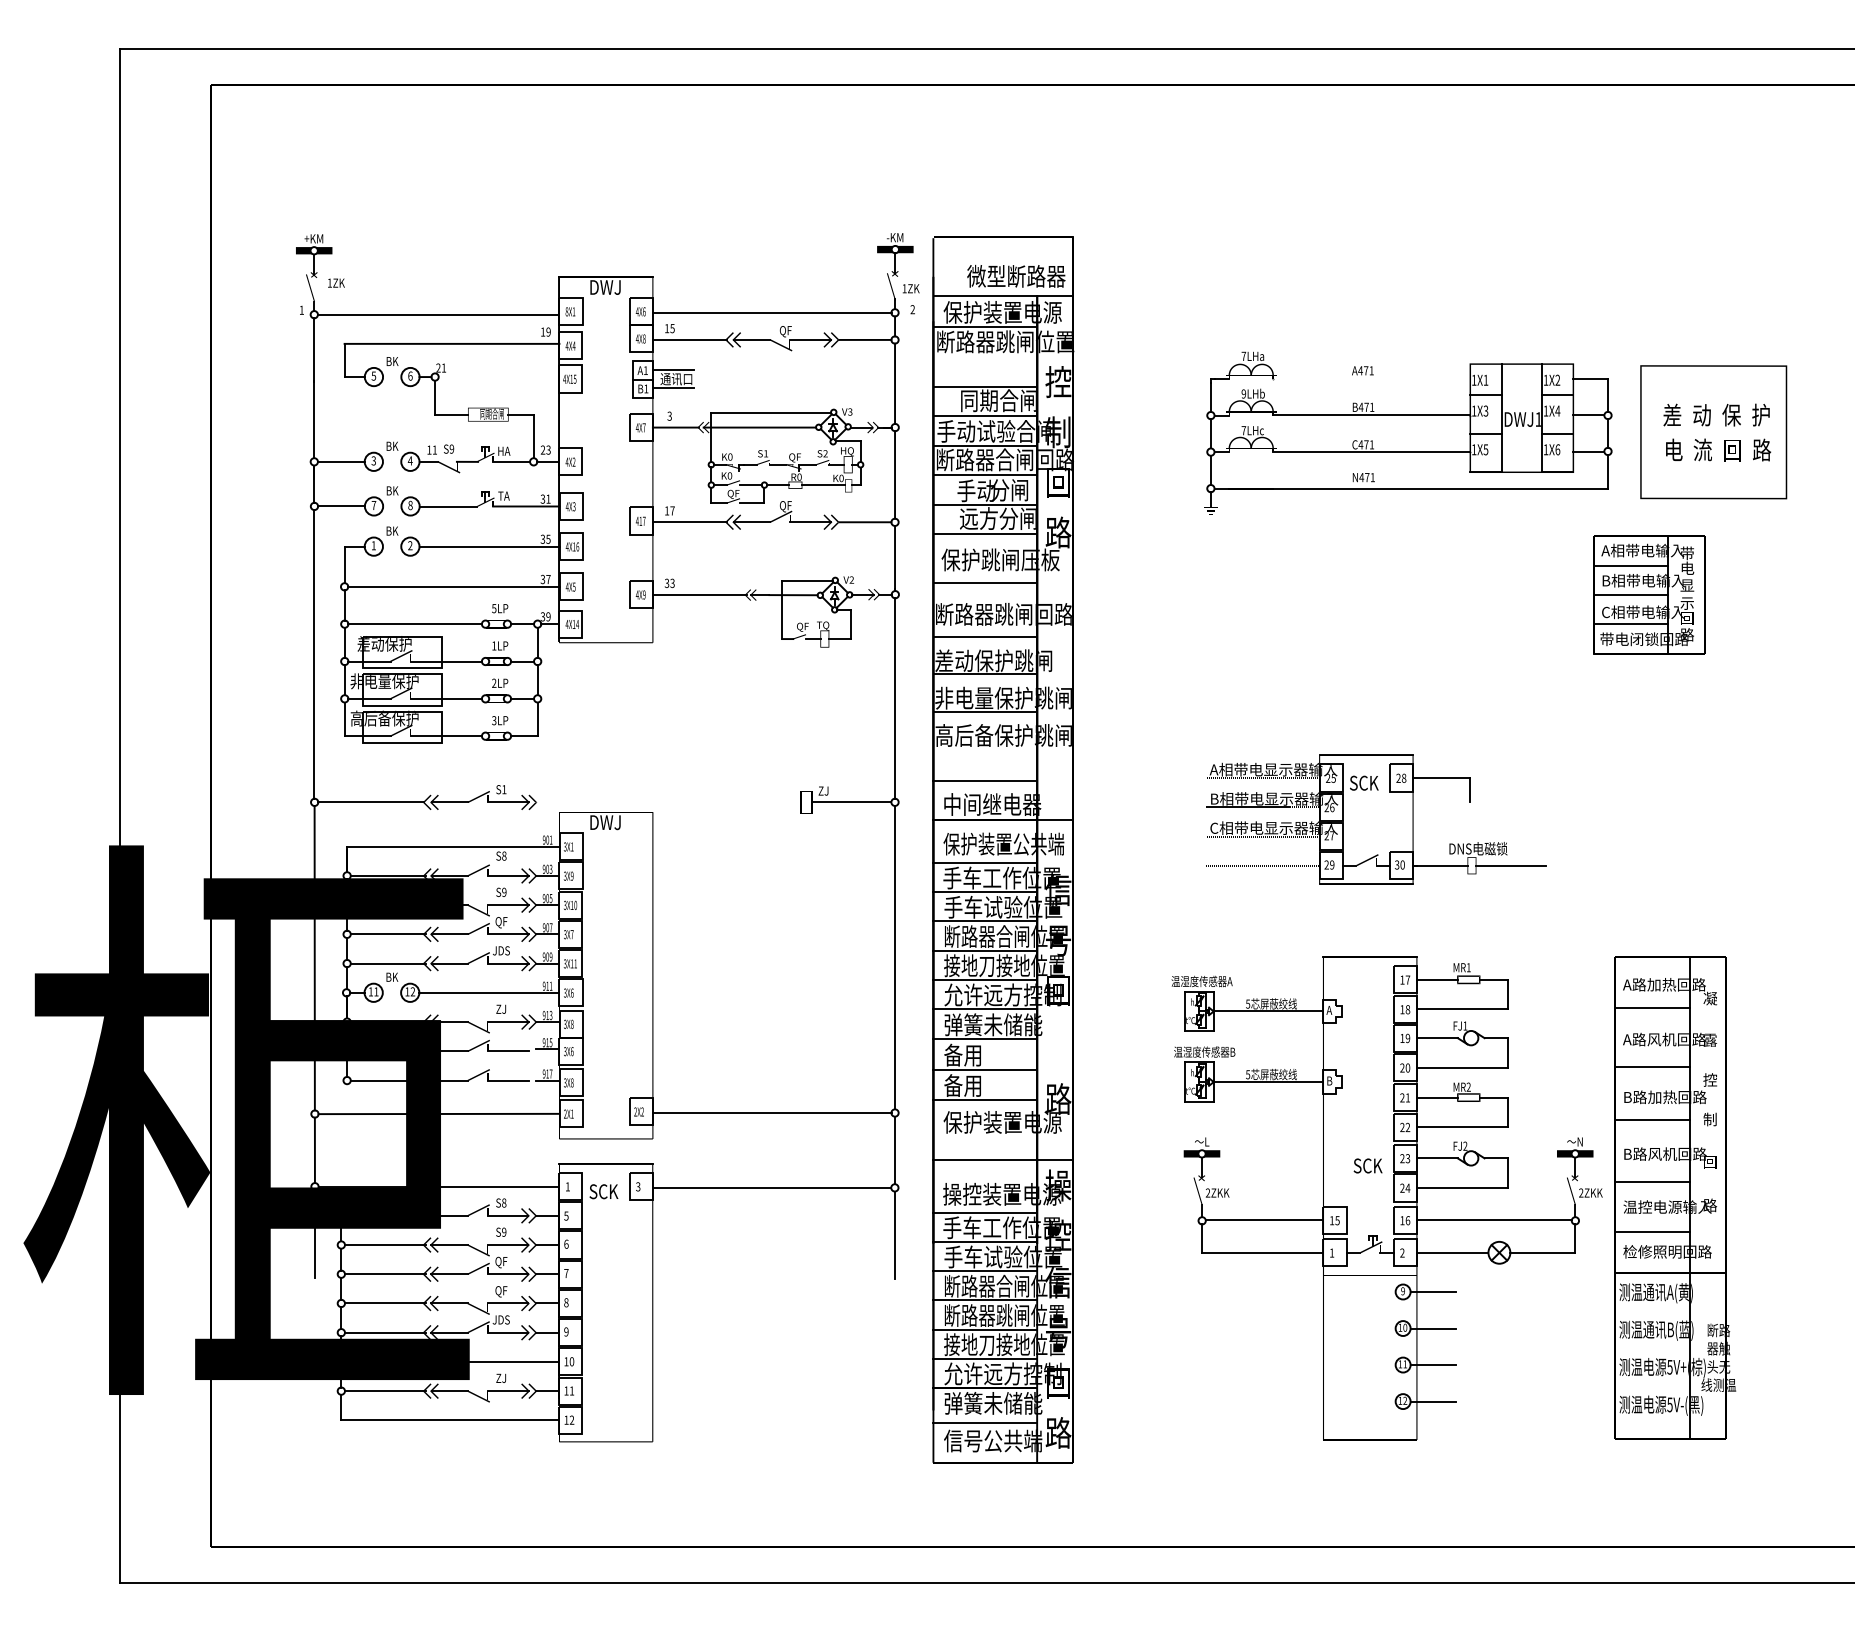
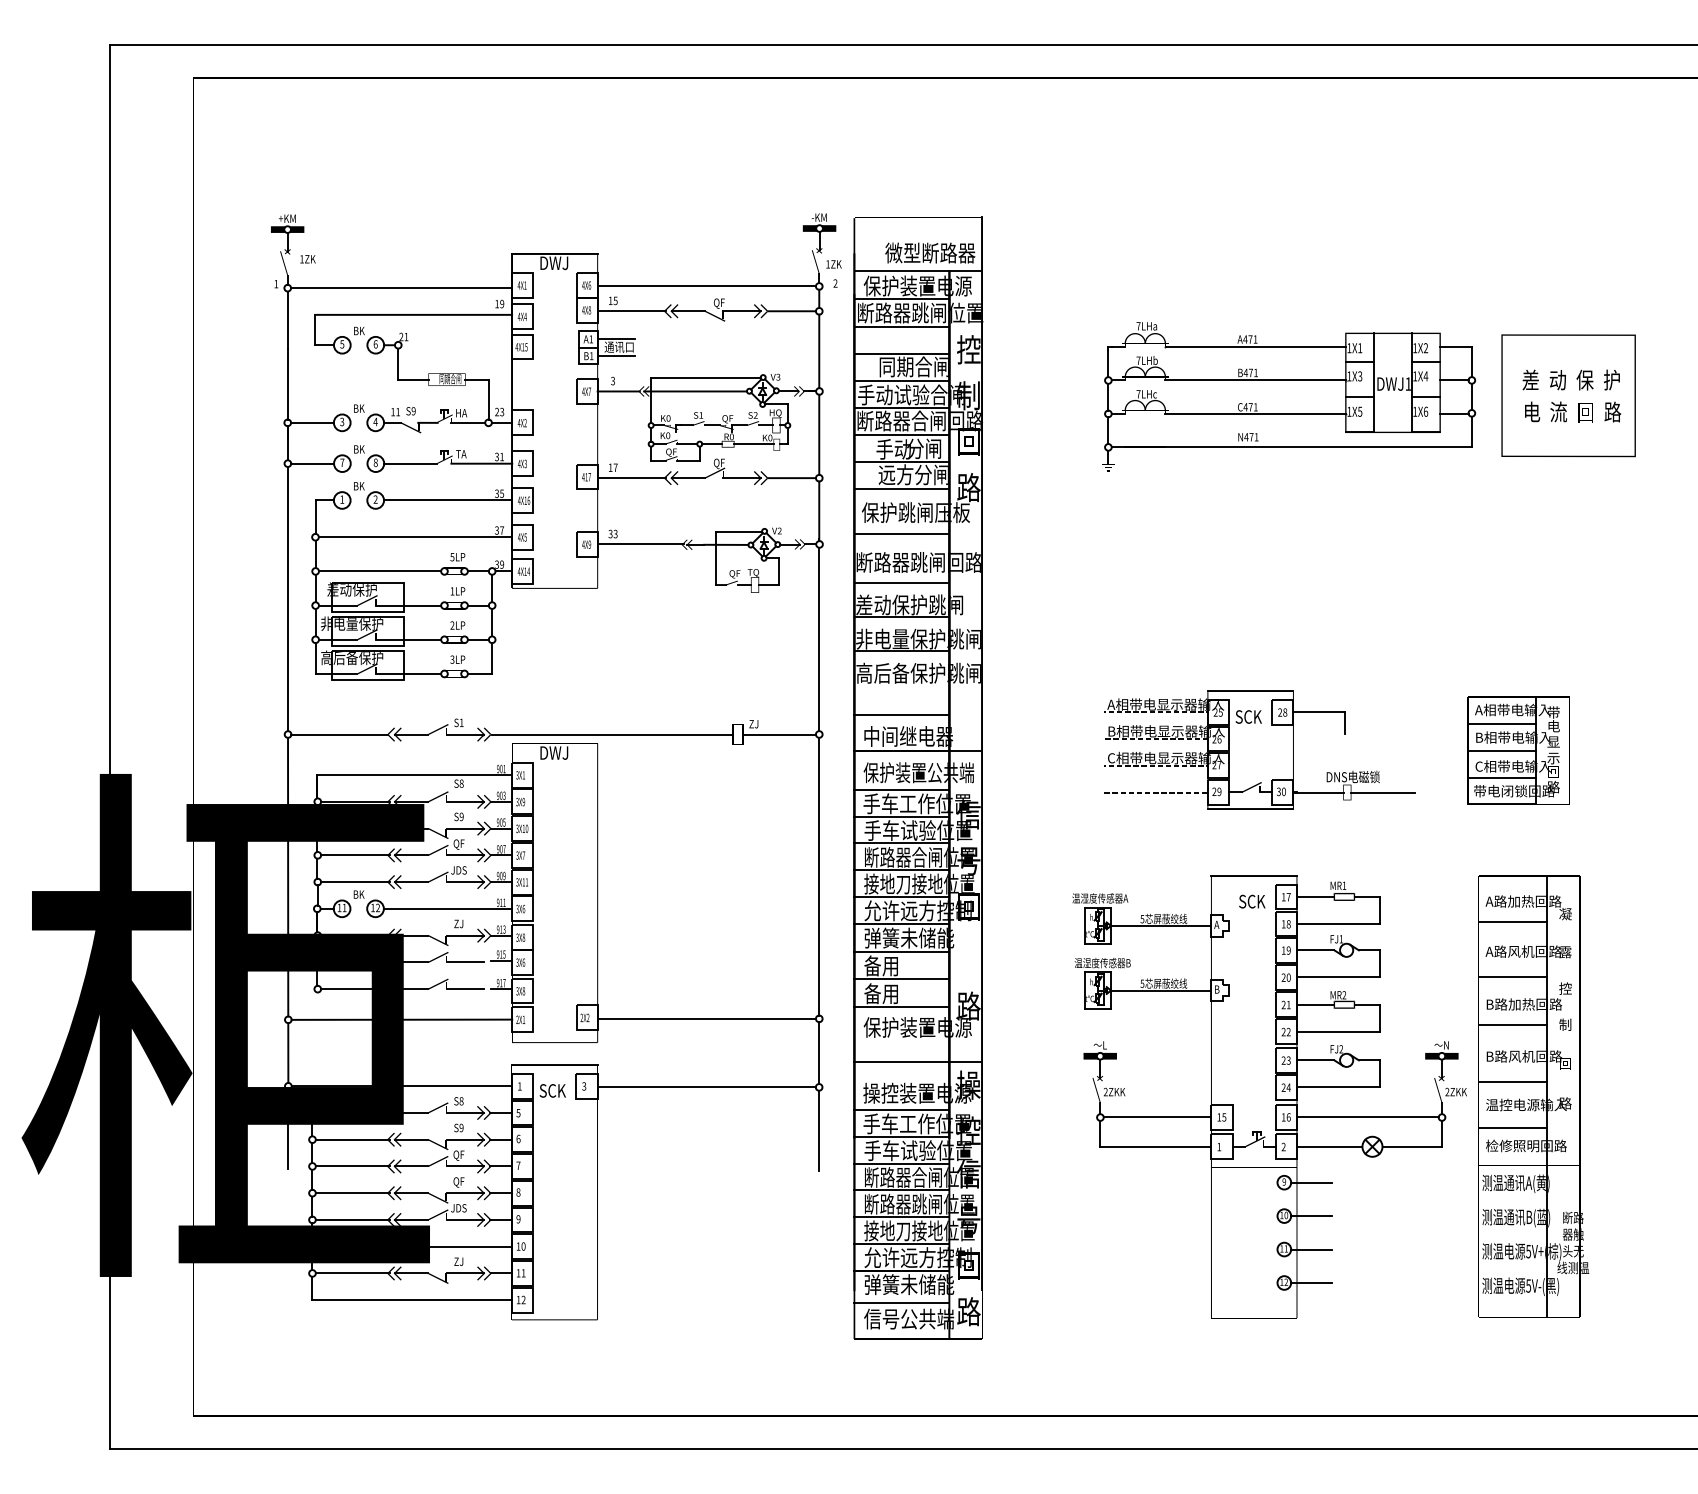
text: (566, 311) -> (518, 285), 8X1 -> 4X1
line: (985, 357) -> (902, 327), added
line: (1371, 379) -> (1255, 347), added
text: (1243, 393) -> (1138, 360), 9LHb -> 7LHb
part: (1649, 594) -> (1518, 750), moved
line: (668, 802) -> (611, 734), added
text: (1367, 1165) -> (1251, 901), moved

